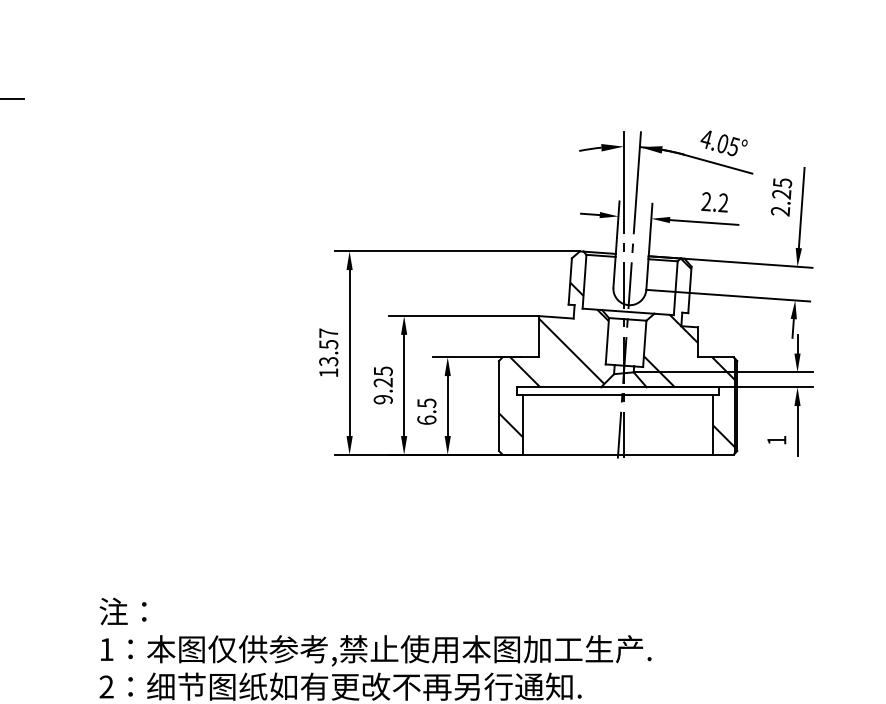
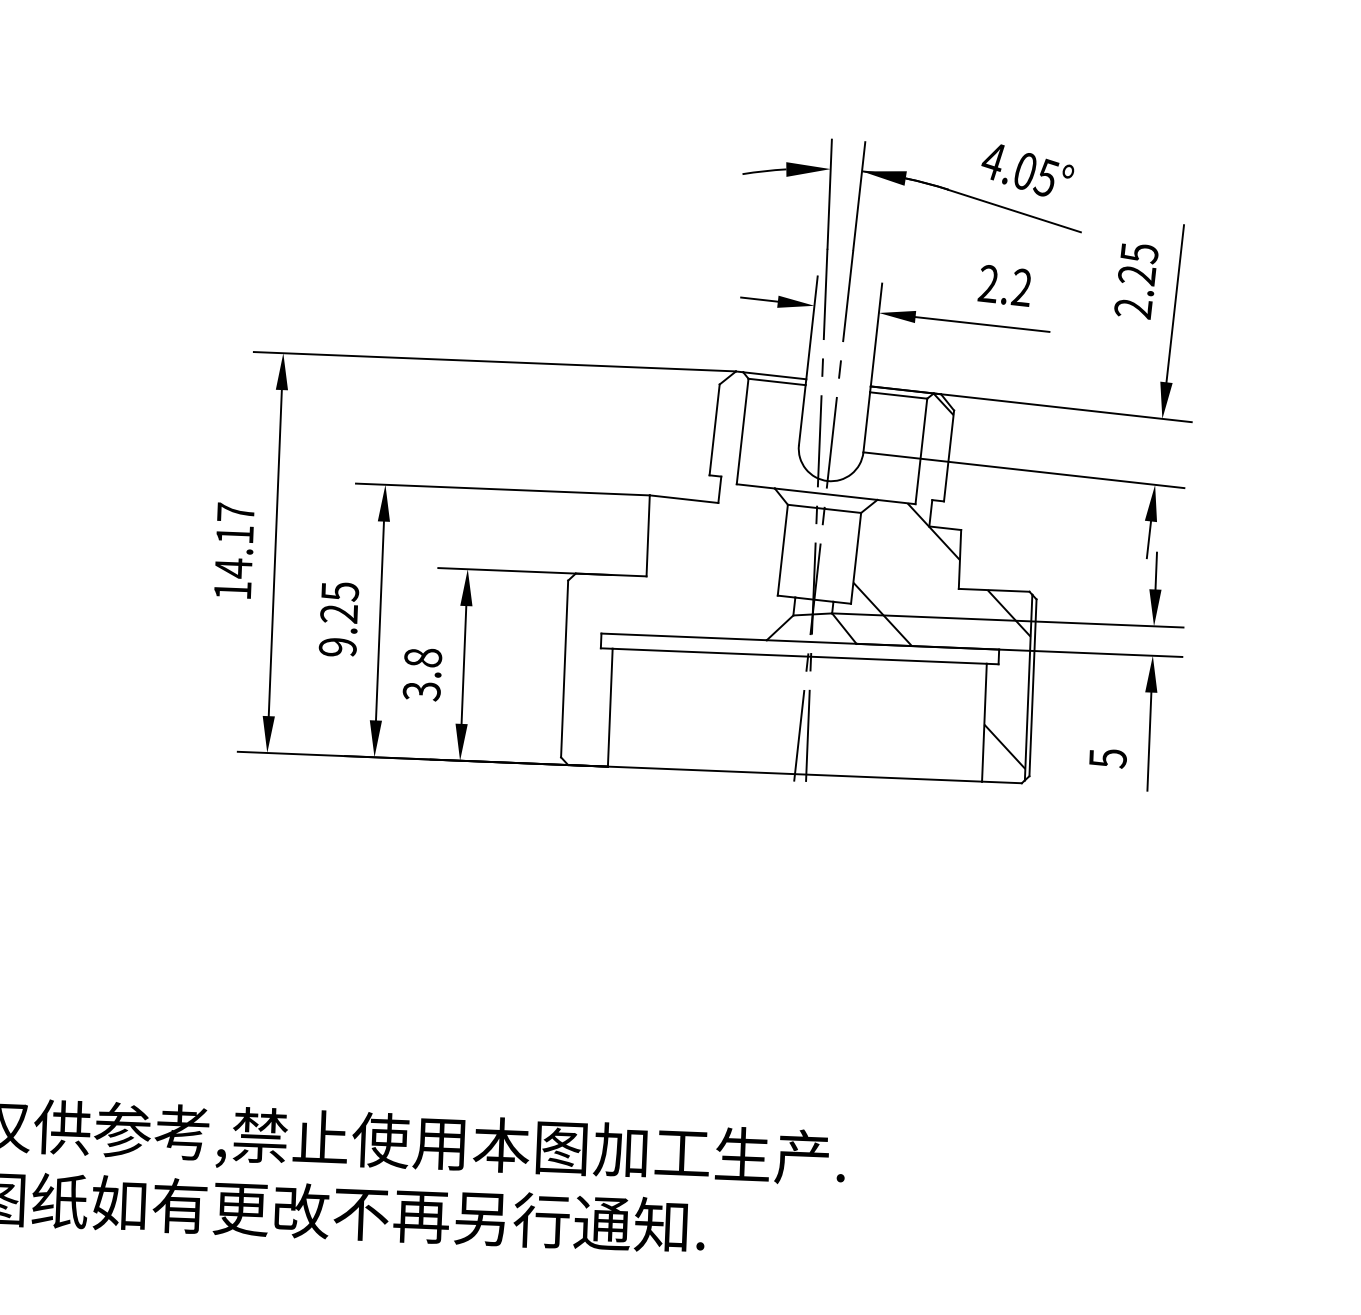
text: (328, 353) -> (233, 552), 13.57 -> 14.17
hatch: (553, 359) -> (675, 581), removed
text: (426, 411) -> (421, 673), 6.5 -> 3.8
text: (776, 440) -> (1107, 758), 1 -> 5

